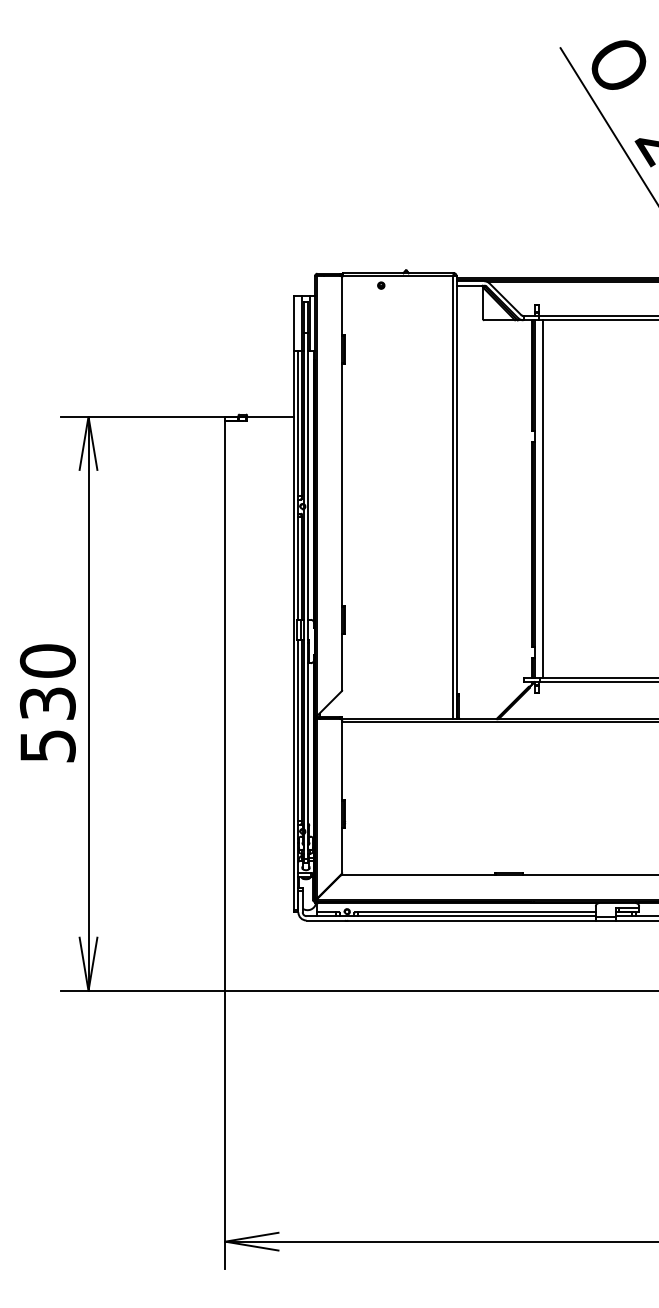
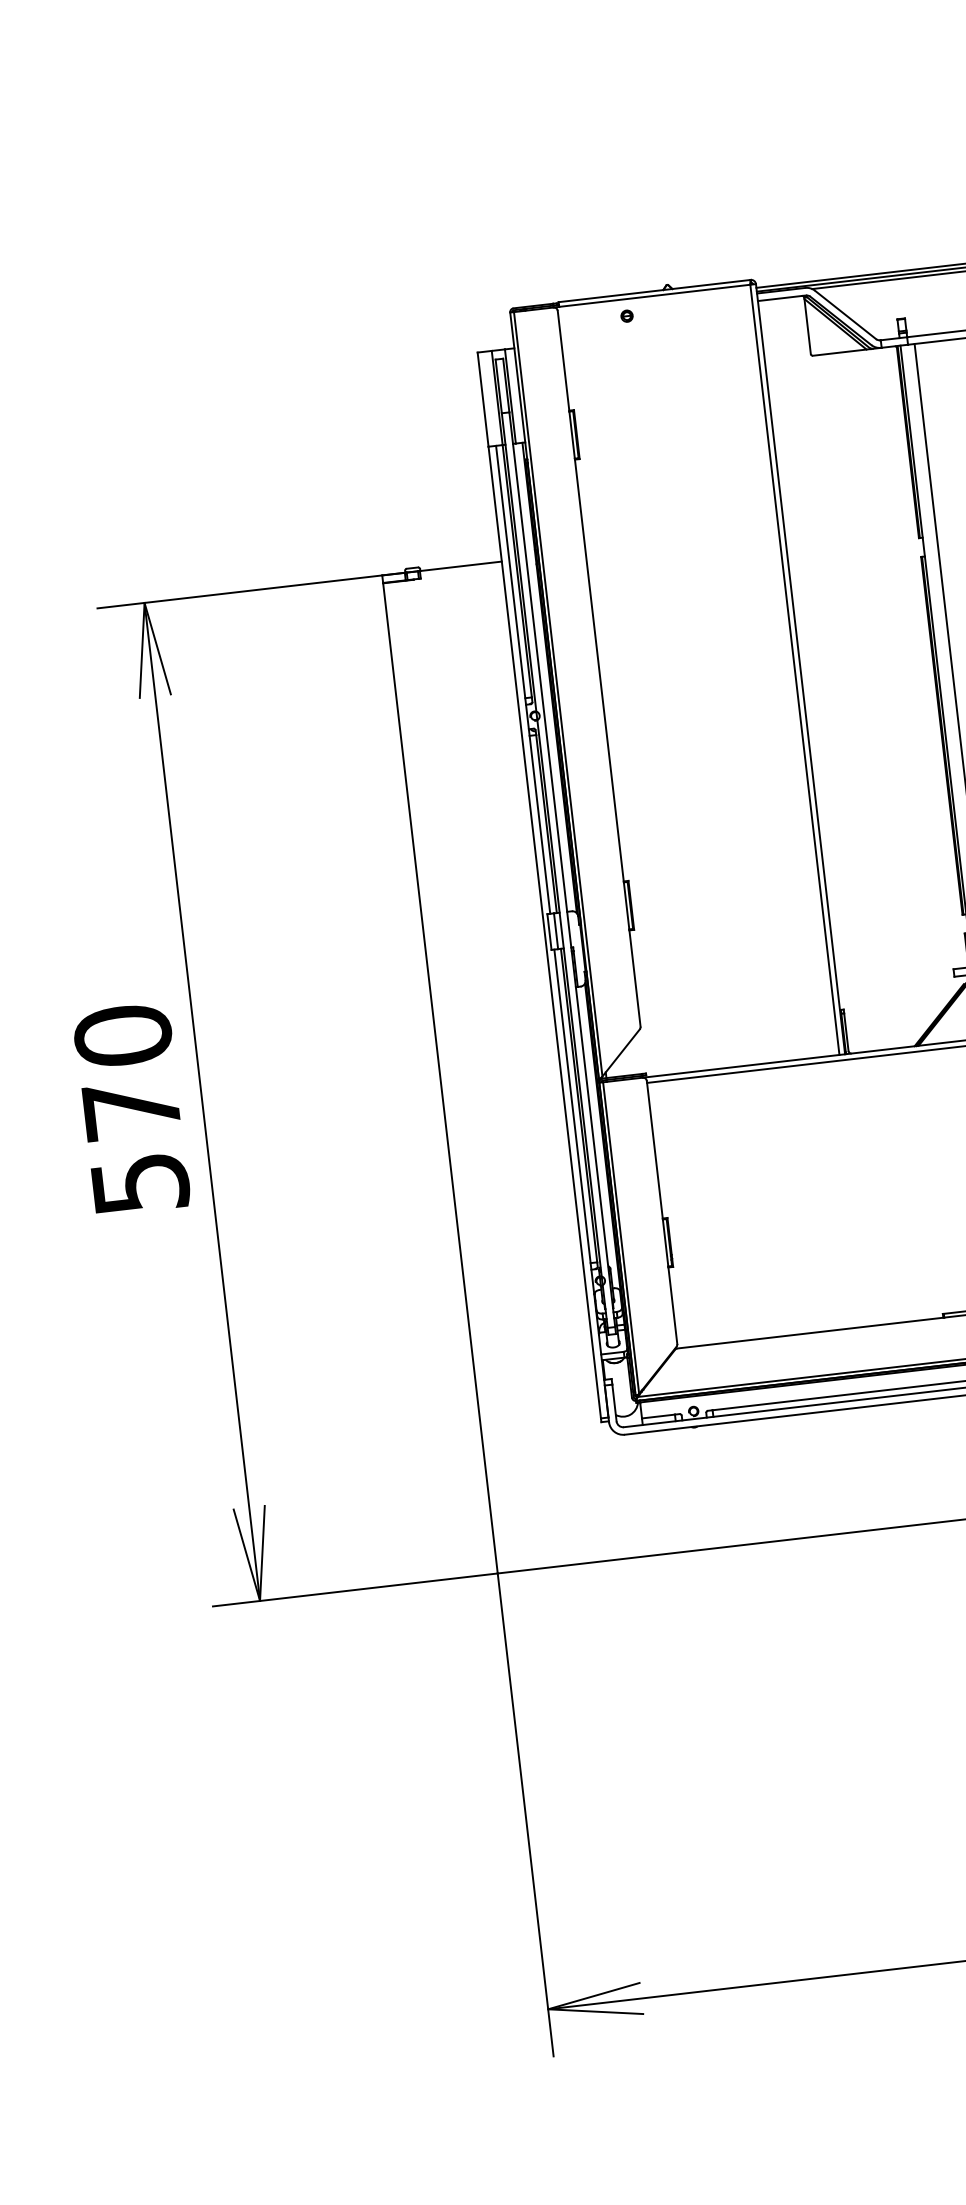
text: (47, 703) -> (130, 1109), 530 -> 570

